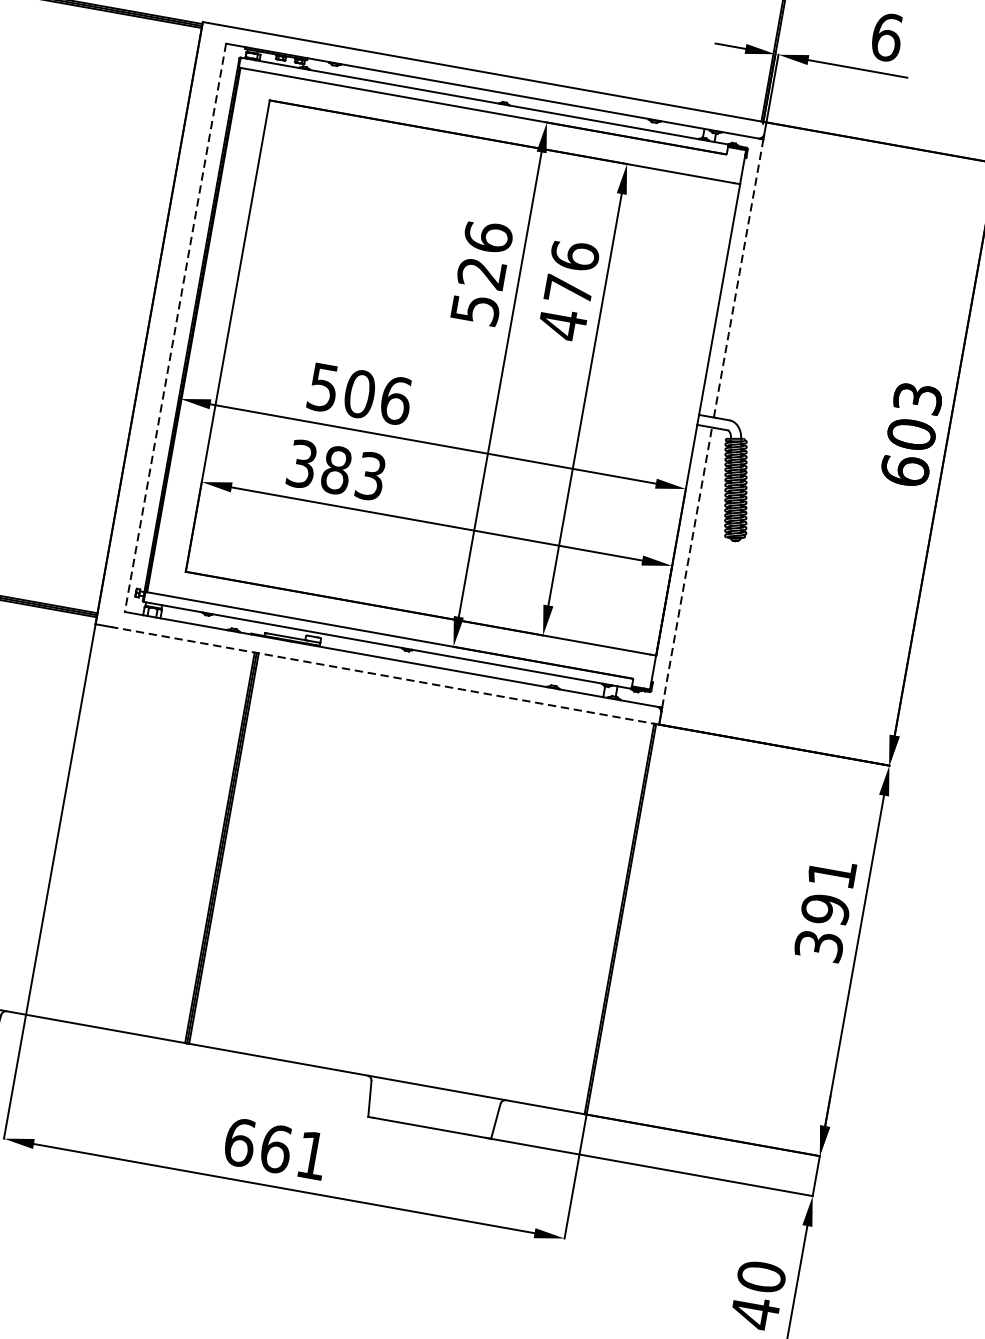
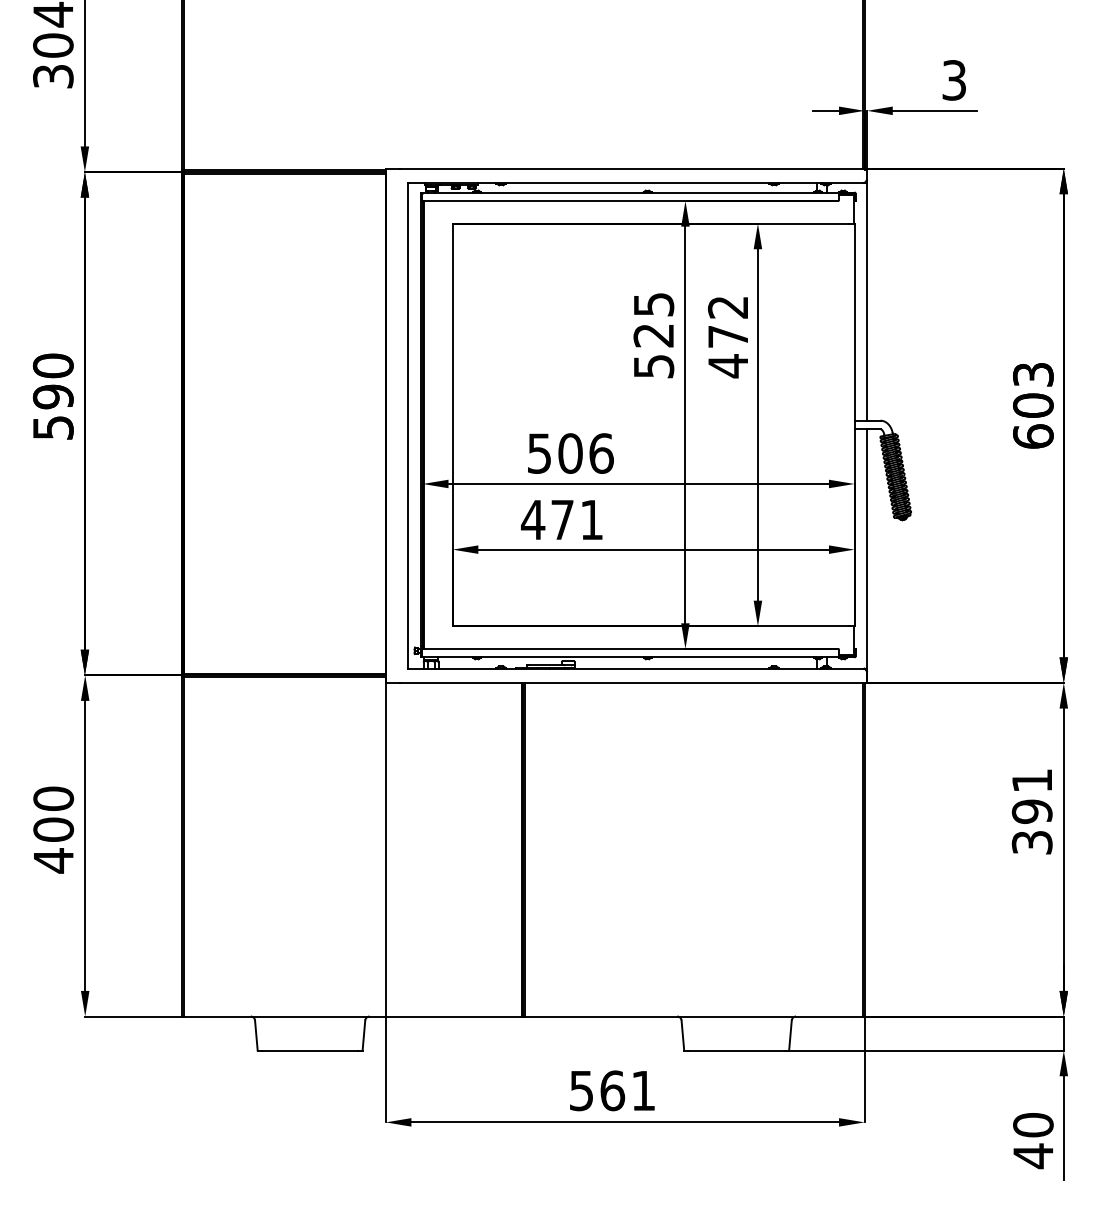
text: (887, 37) -> (954, 80), 6 -> 3
text: (487, 236) -> (653, 304), 526 -> 525
text: (574, 254) -> (727, 306), 476 -> 472
line: (739, 278) -> (867, 301), dashed -> solid
line: (175, 327) -> (408, 425), dashed -> solid
text: (335, 469) -> (561, 519), 383 -> 471
line: (687, 567) -> (867, 548), dashed -> solid
line: (385, 675) -> (633, 682), dashed -> solid
text: (239, 1142) -> (581, 1090), 661 -> 561

